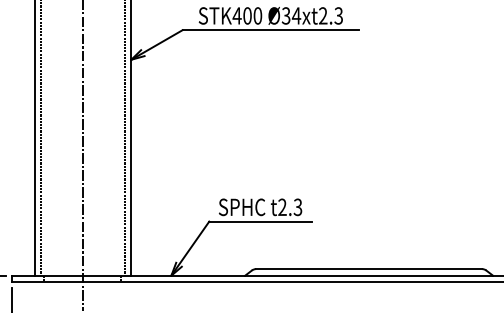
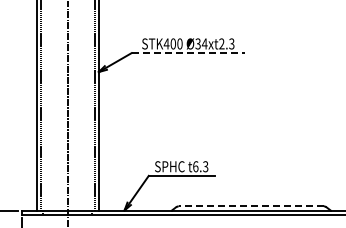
line: (271, 30) -> (188, 53), solid -> dashed
text: (282, 206) -> (195, 166), t2.3 -> t6.3
line: (369, 269) -> (251, 206), solid -> dashed

